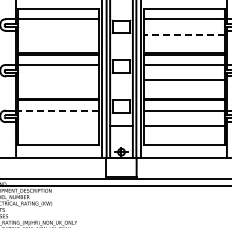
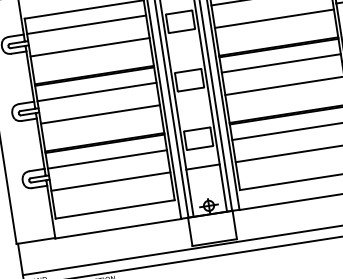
line: (58, 34) -> (89, 47), added
line: (183, 34) -> (273, 18), dashed -> solid
line: (58, 80) -> (100, 114), added
line: (58, 110) -> (106, 159), dashed -> solid
line: (58, 125) -> (110, 181), added

